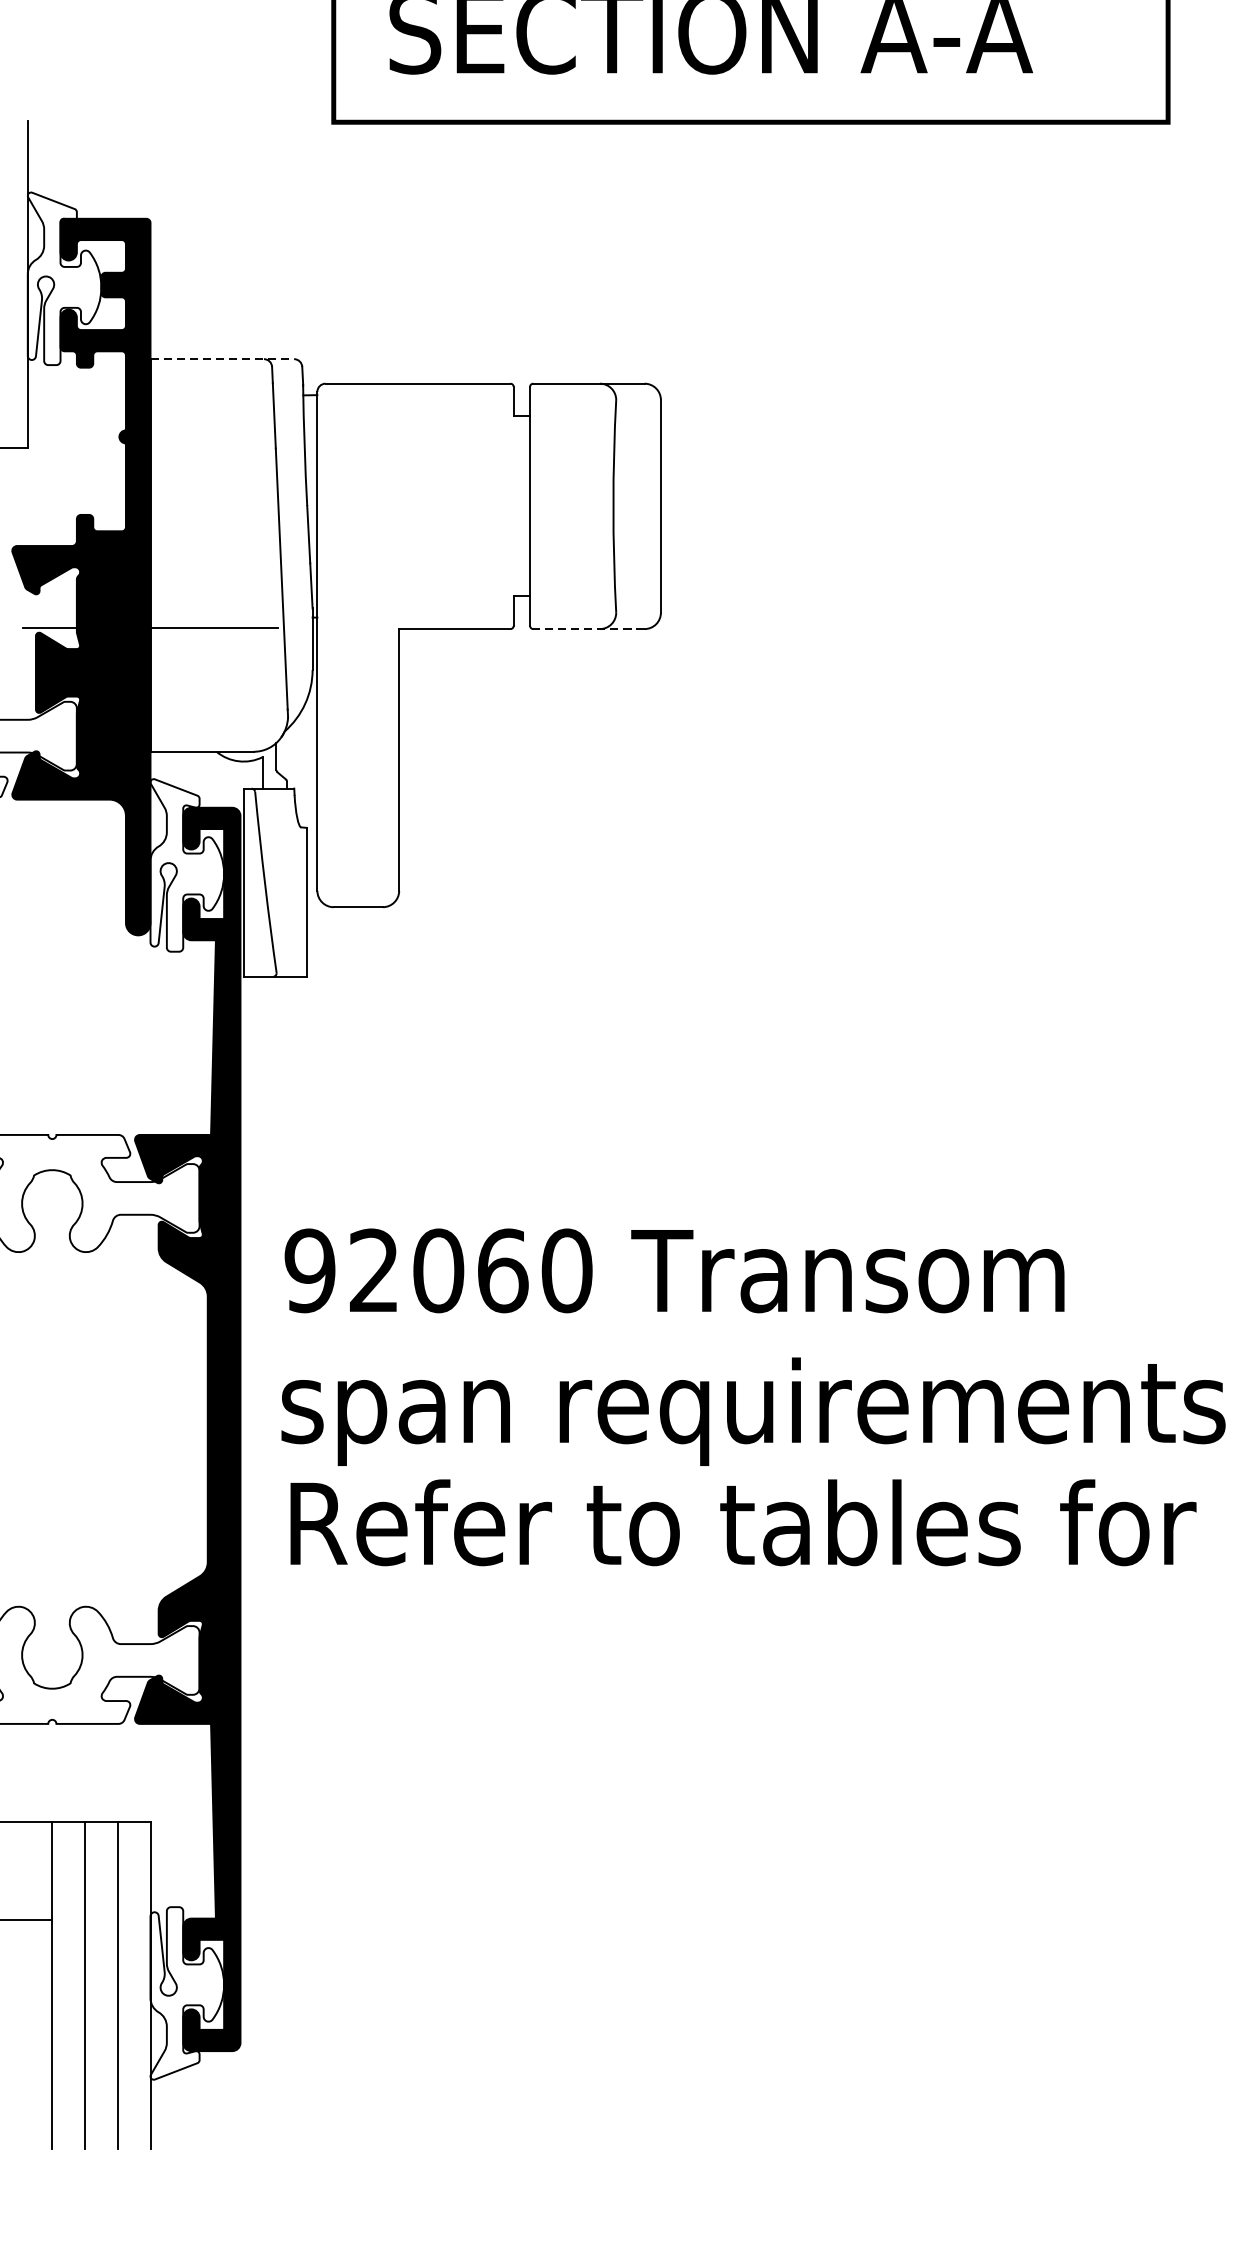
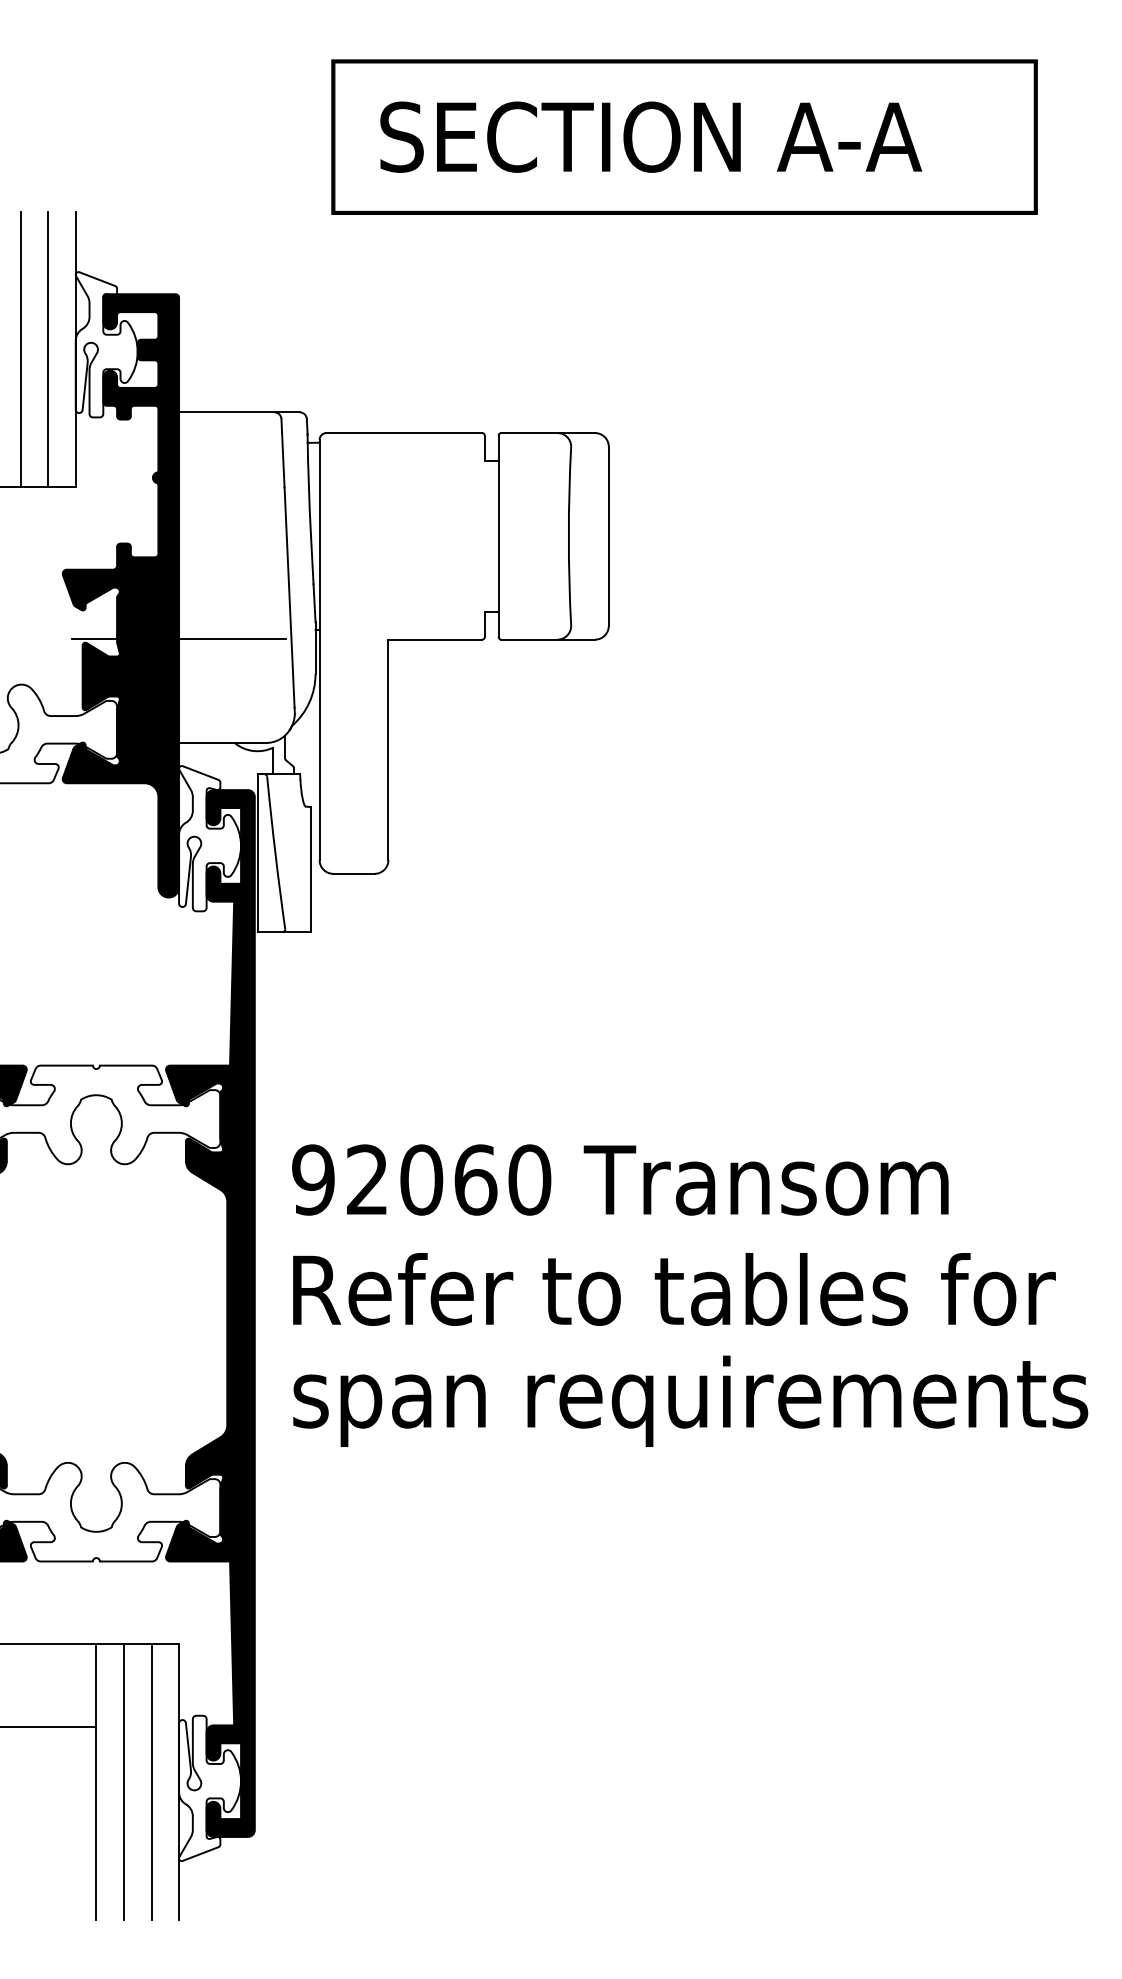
line: (223, 359) -> (240, 412), dashed -> solid
line: (589, 628) -> (548, 639), dashed -> solid
text: (753, 1411) -> (686, 1298), span requirements -> Refer to tables for
text: (757, 1532) -> (690, 1400), Refer to tables for -> span requirements

